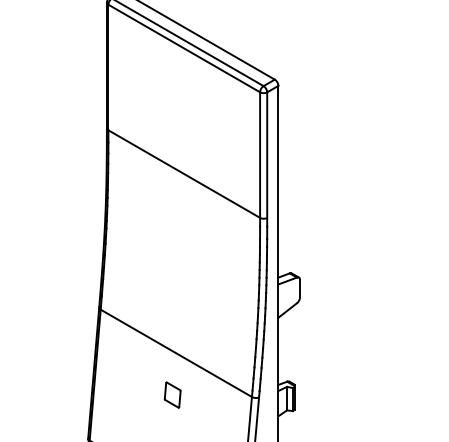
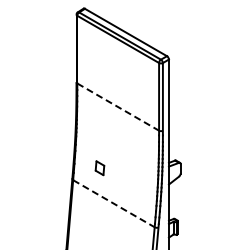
line: (184, 174) -> (118, 107), solid -> dashed
line: (177, 352) -> (114, 203), solid -> dashed
part: (171, 395) -> (99, 168), moved

